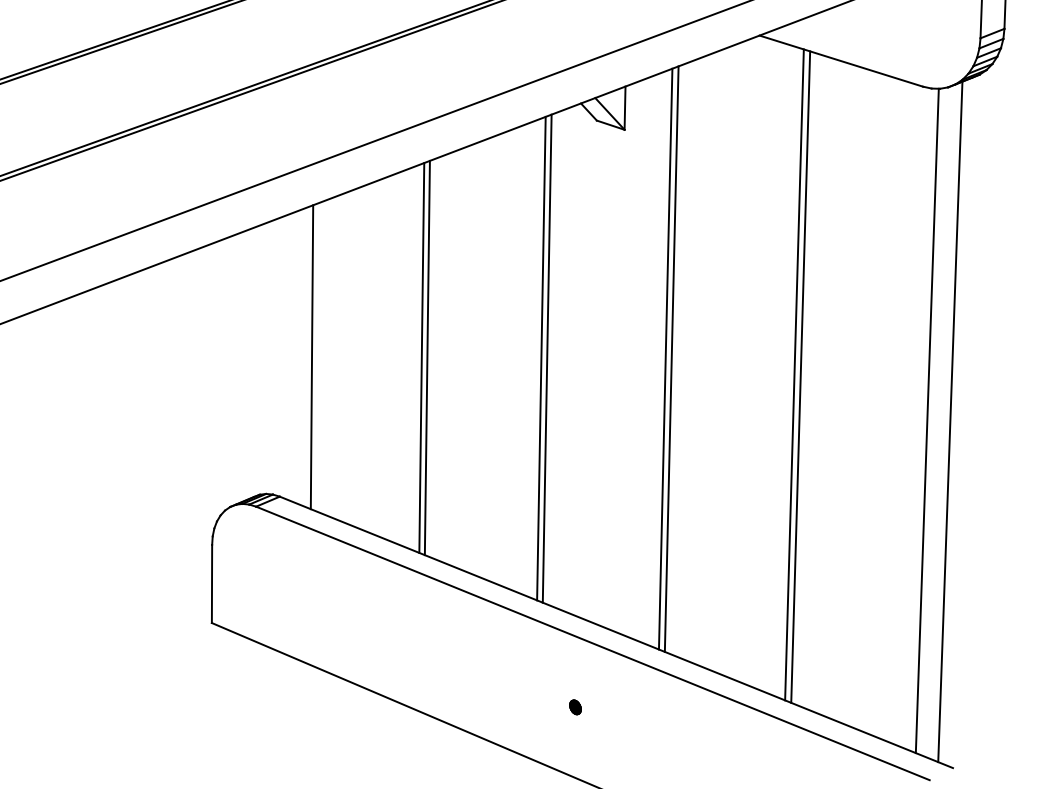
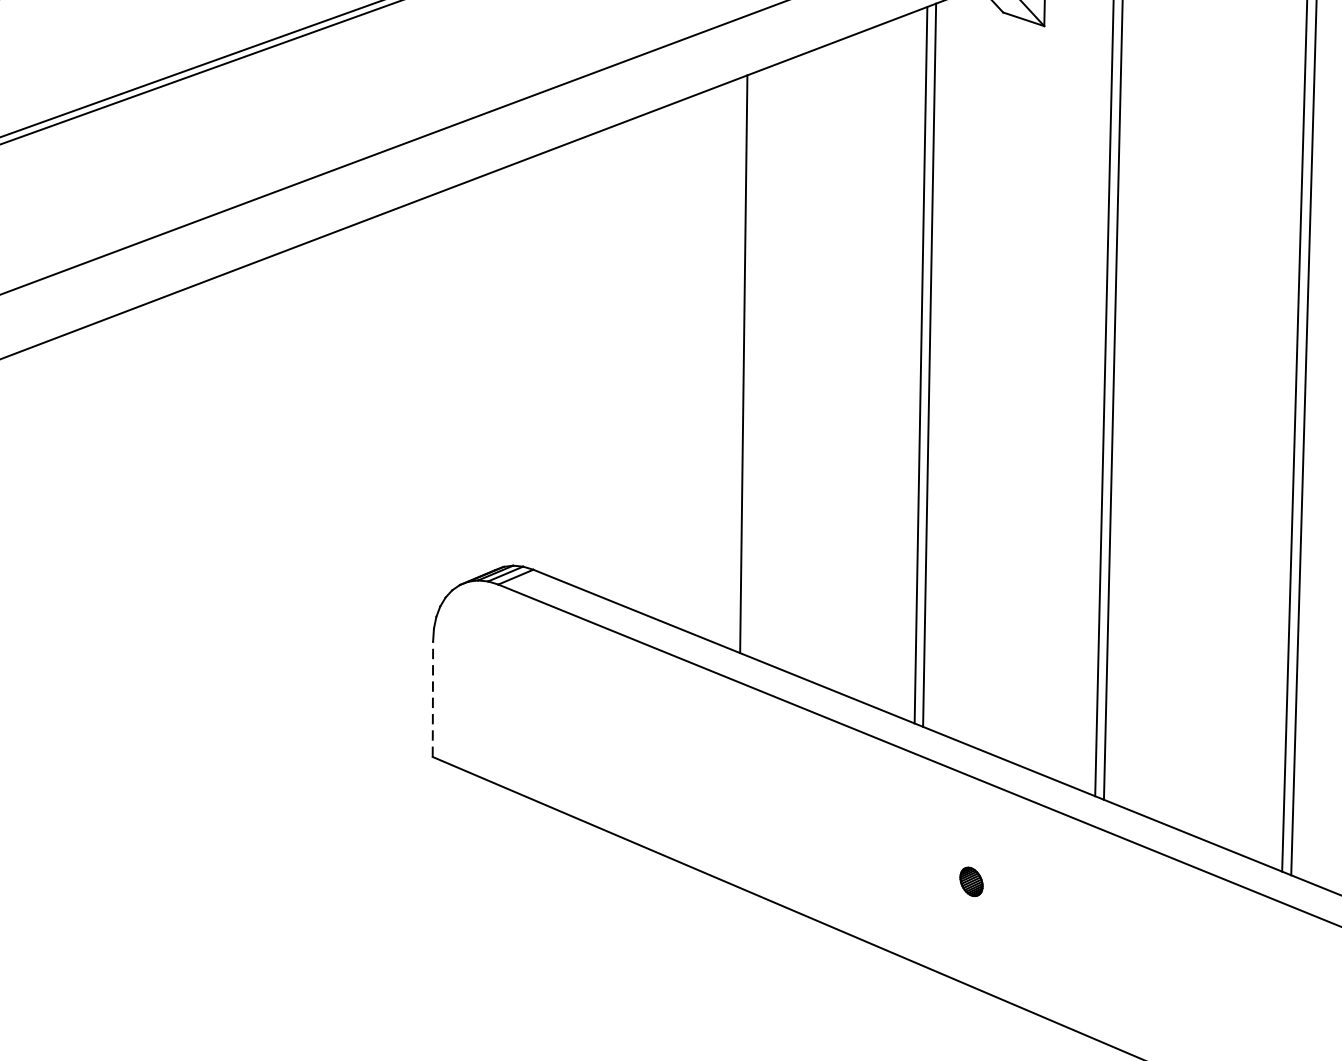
line: (311, 357) -> (580, 363), removed
line: (426, 357) -> (750, 363), removed
line: (212, 583) -> (433, 698), solid -> dashed
part: (575, 707) -> (971, 882), size x1.4

